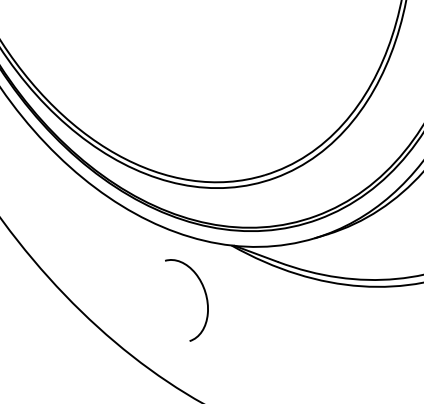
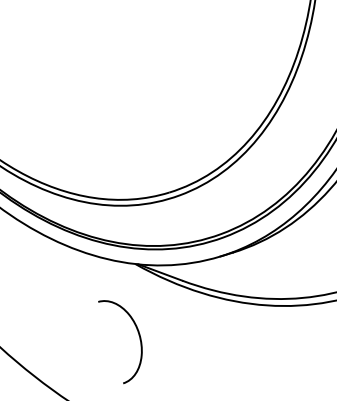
curve: (205, 297) -> (139, 339), moved

